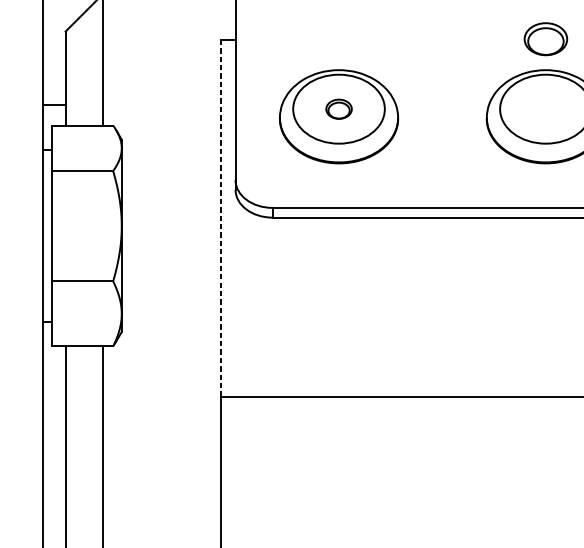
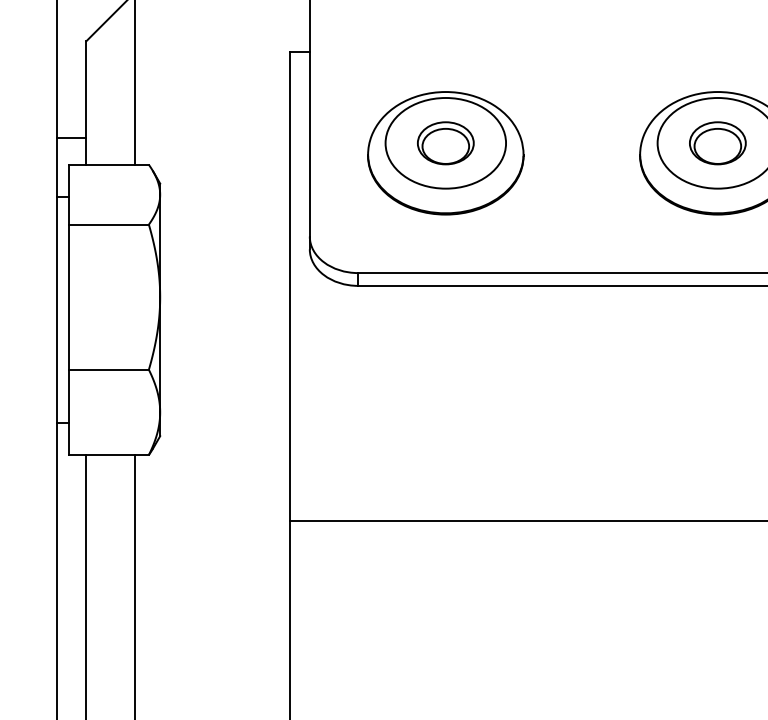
part: (545, 39) -> (717, 143), moved
part: (338, 109) -> (445, 143), size x1.67
line: (220, 218) -> (290, 286), dashed -> solid

